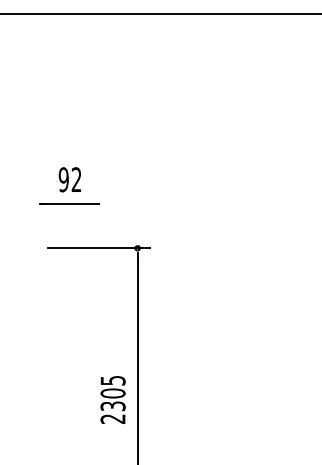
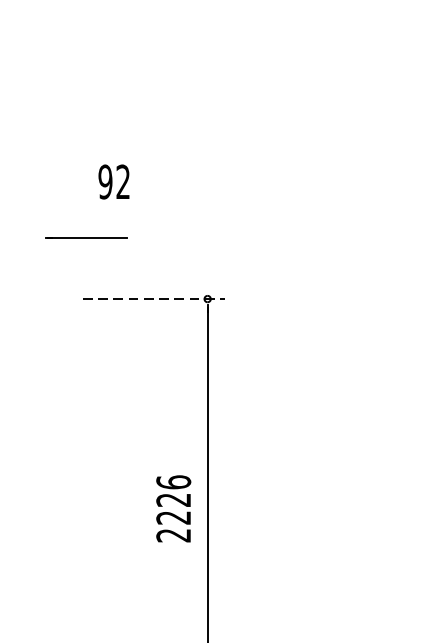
text: (69, 179) -> (113, 181), moved
line: (69, 203) -> (87, 237), moved
line: (99, 248) -> (154, 299), solid -> dashed
text: (112, 393) -> (172, 500), 2305 -> 2226

